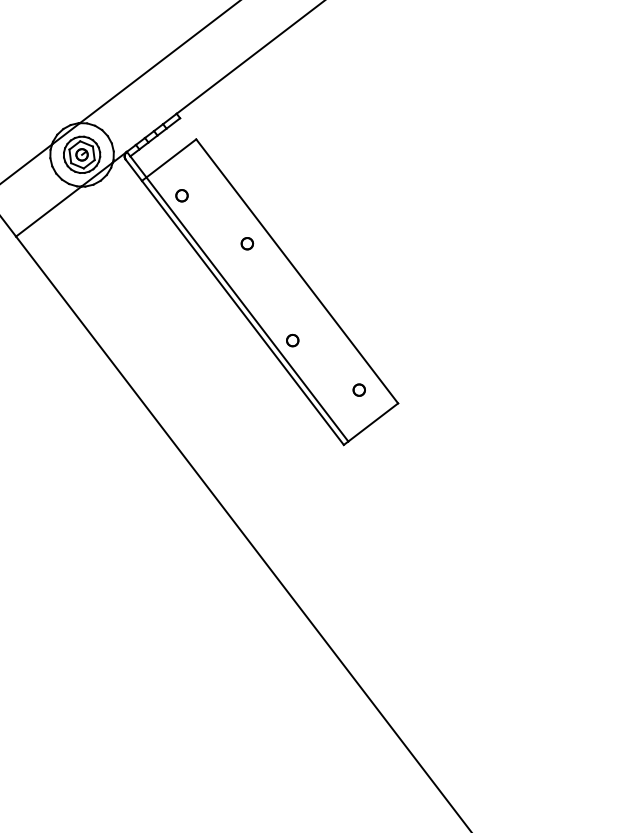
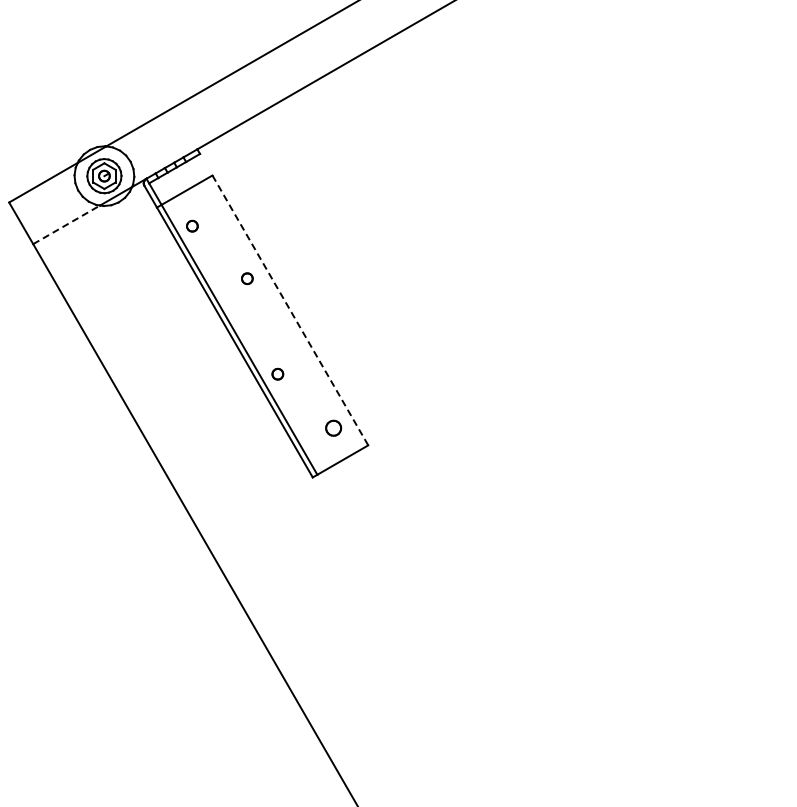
line: (48, 211) -> (66, 224), solid -> dashed
line: (297, 271) -> (290, 310), solid -> dashed
part: (359, 390) -> (333, 428), size x1.4

